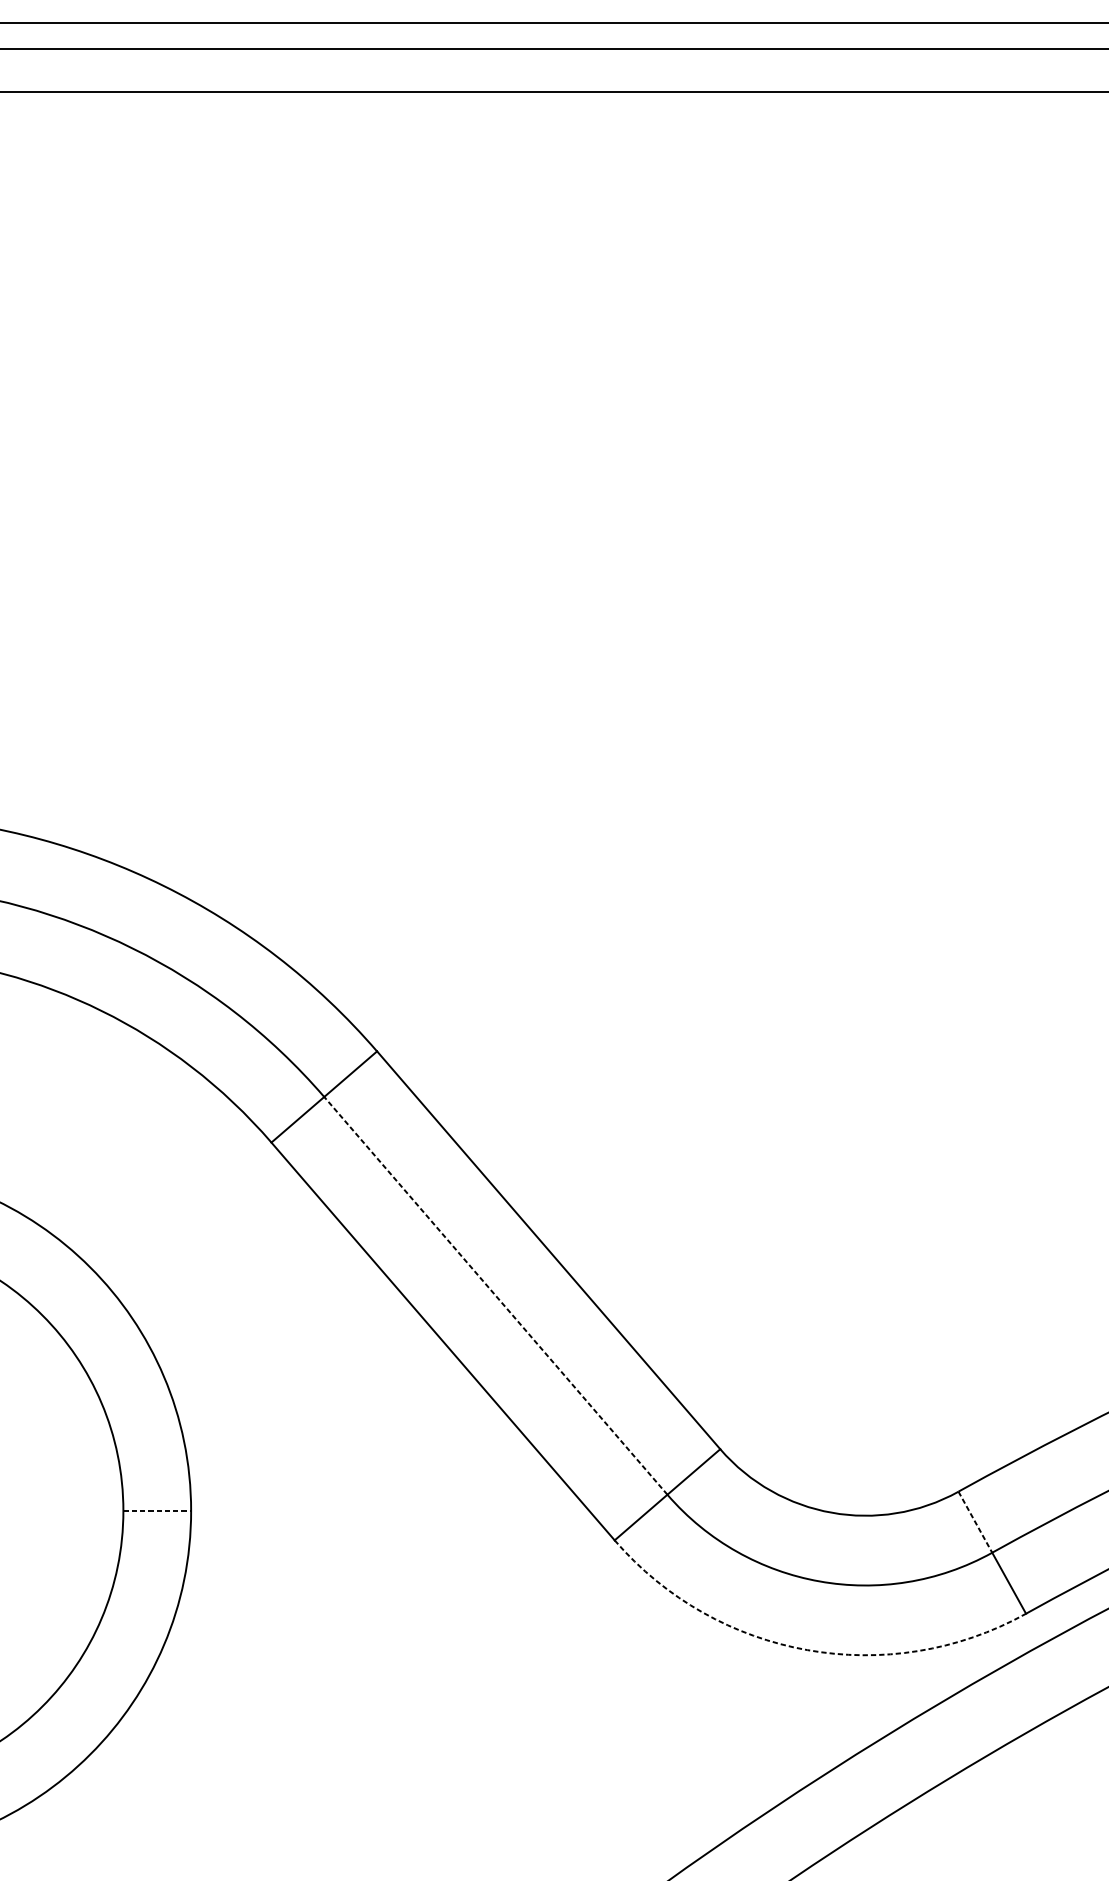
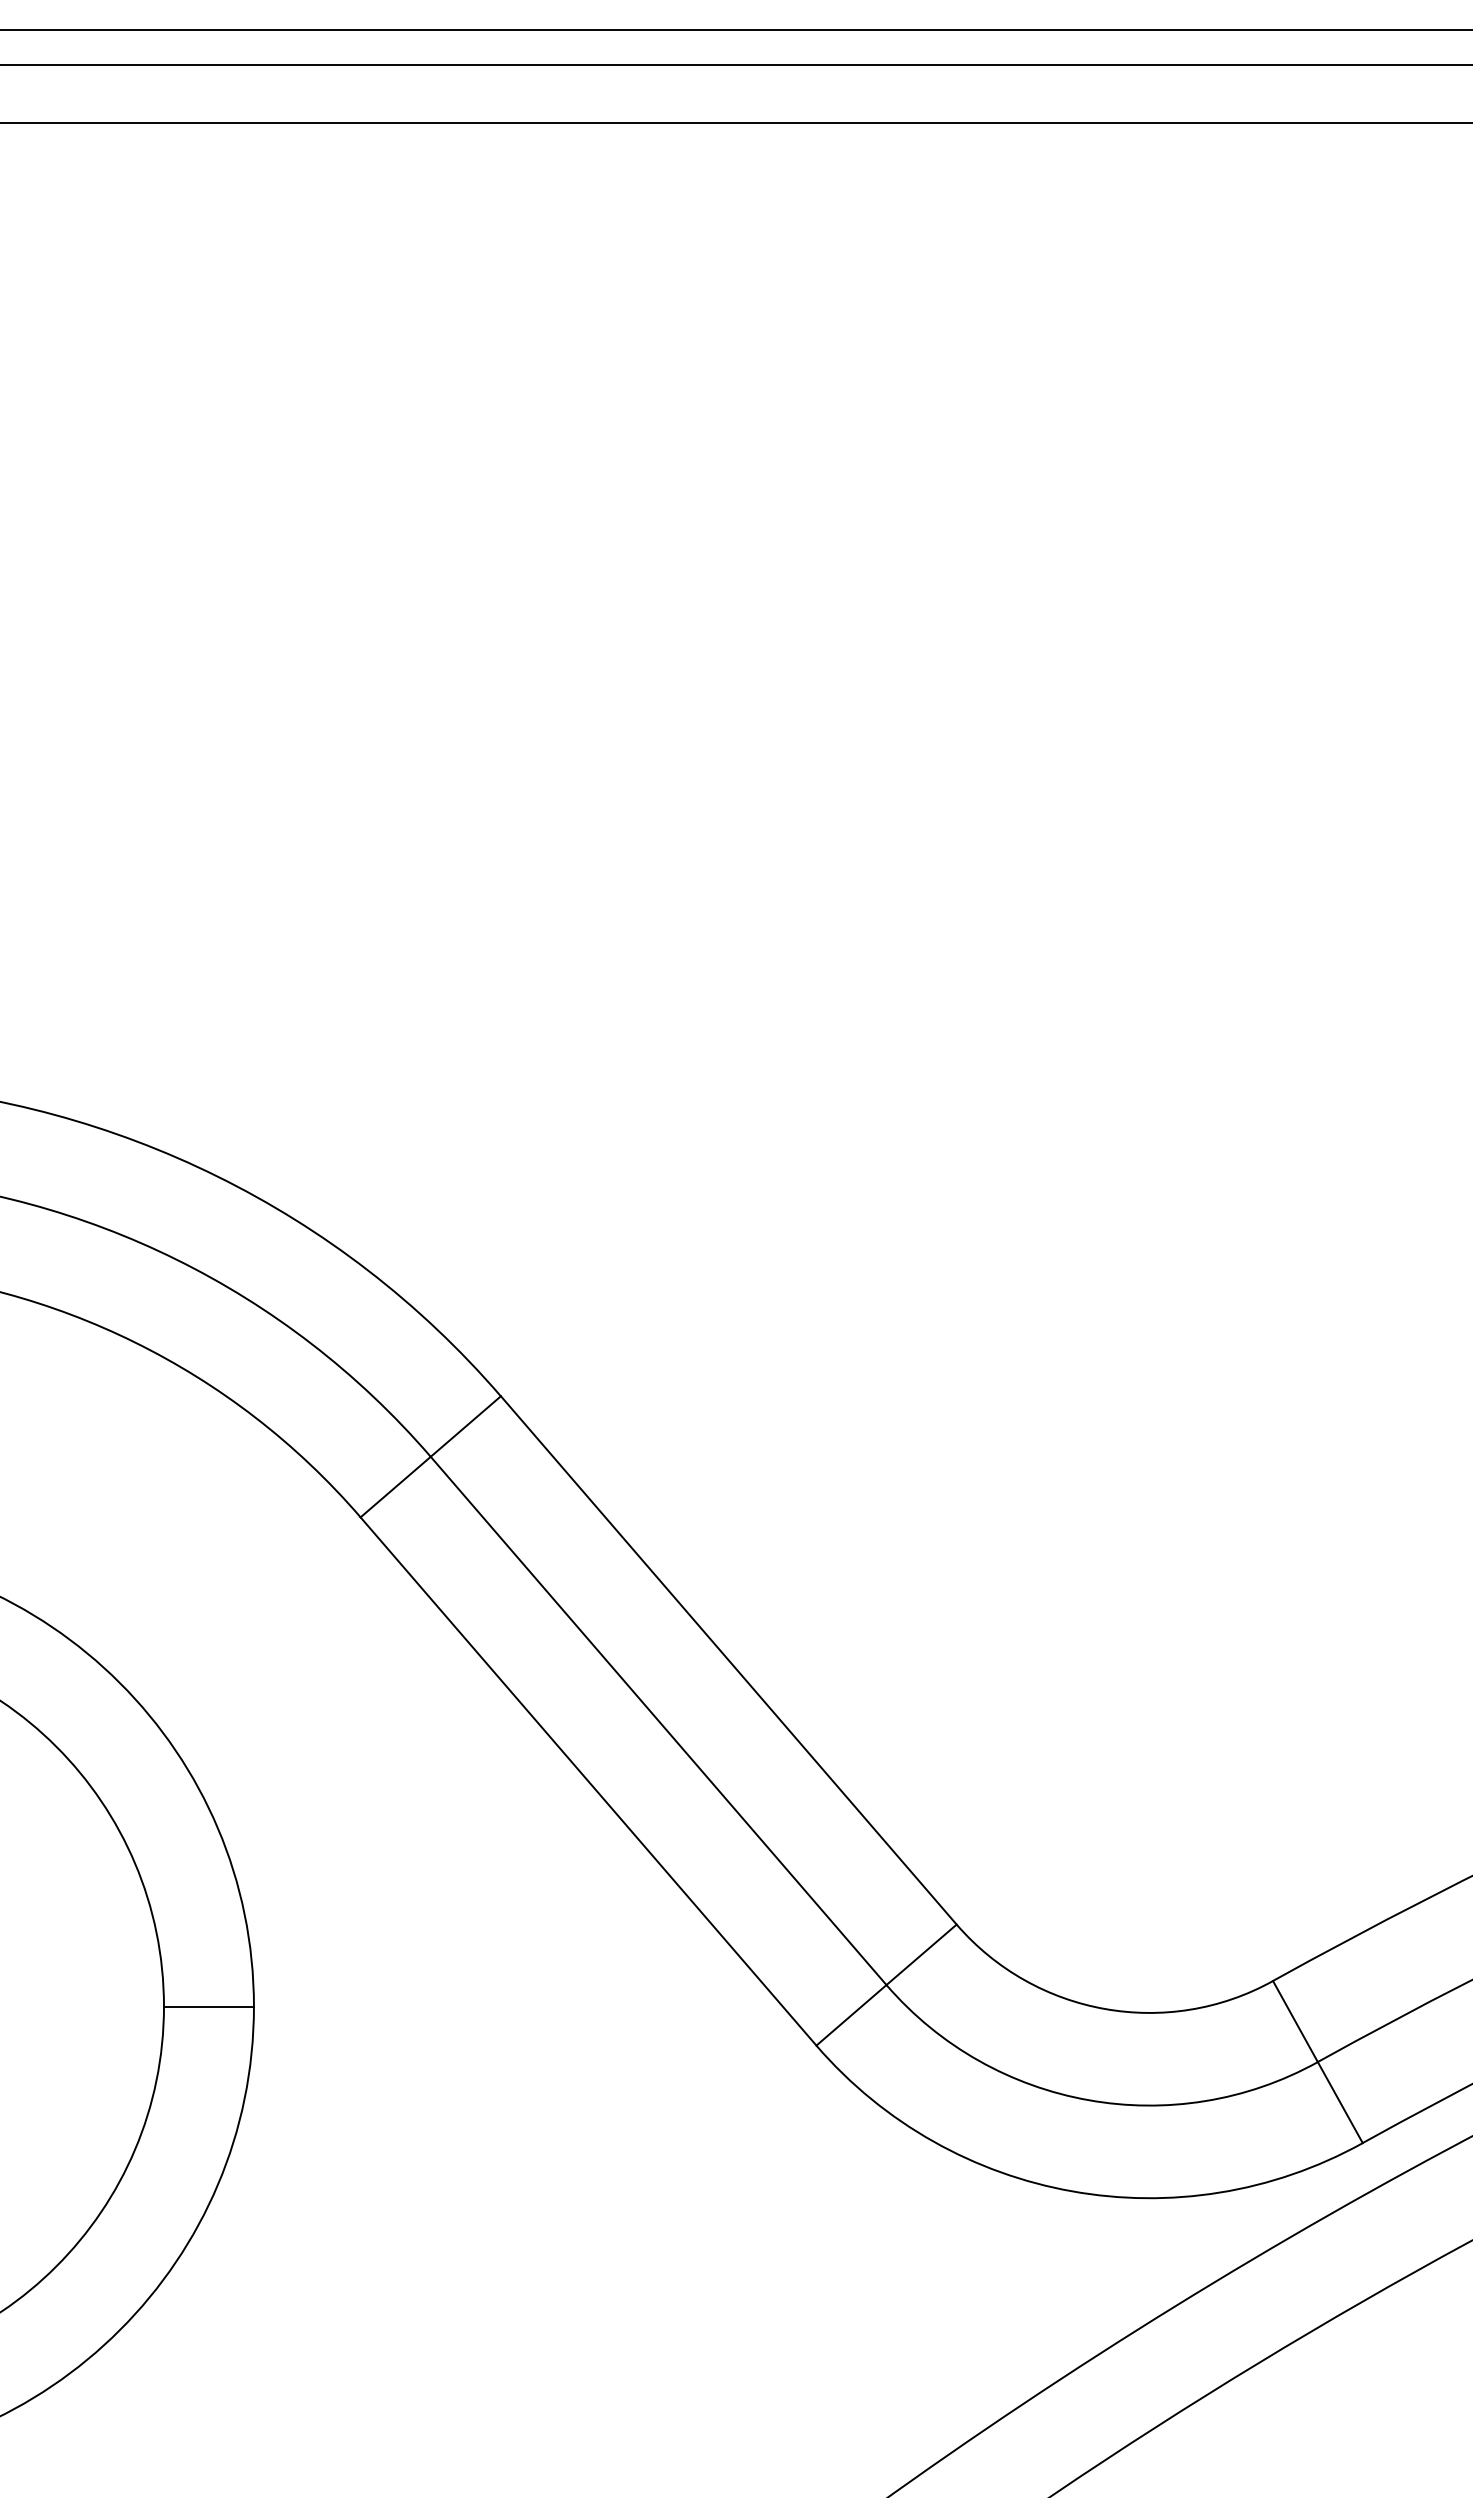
line: (495, 1295) -> (658, 1720), dashed -> solid
line: (156, 1510) -> (208, 2006), dashed -> solid
line: (975, 1522) -> (1295, 2021), dashed -> solid
arc: (807, 1650) -> (1072, 2191), dashed -> solid

